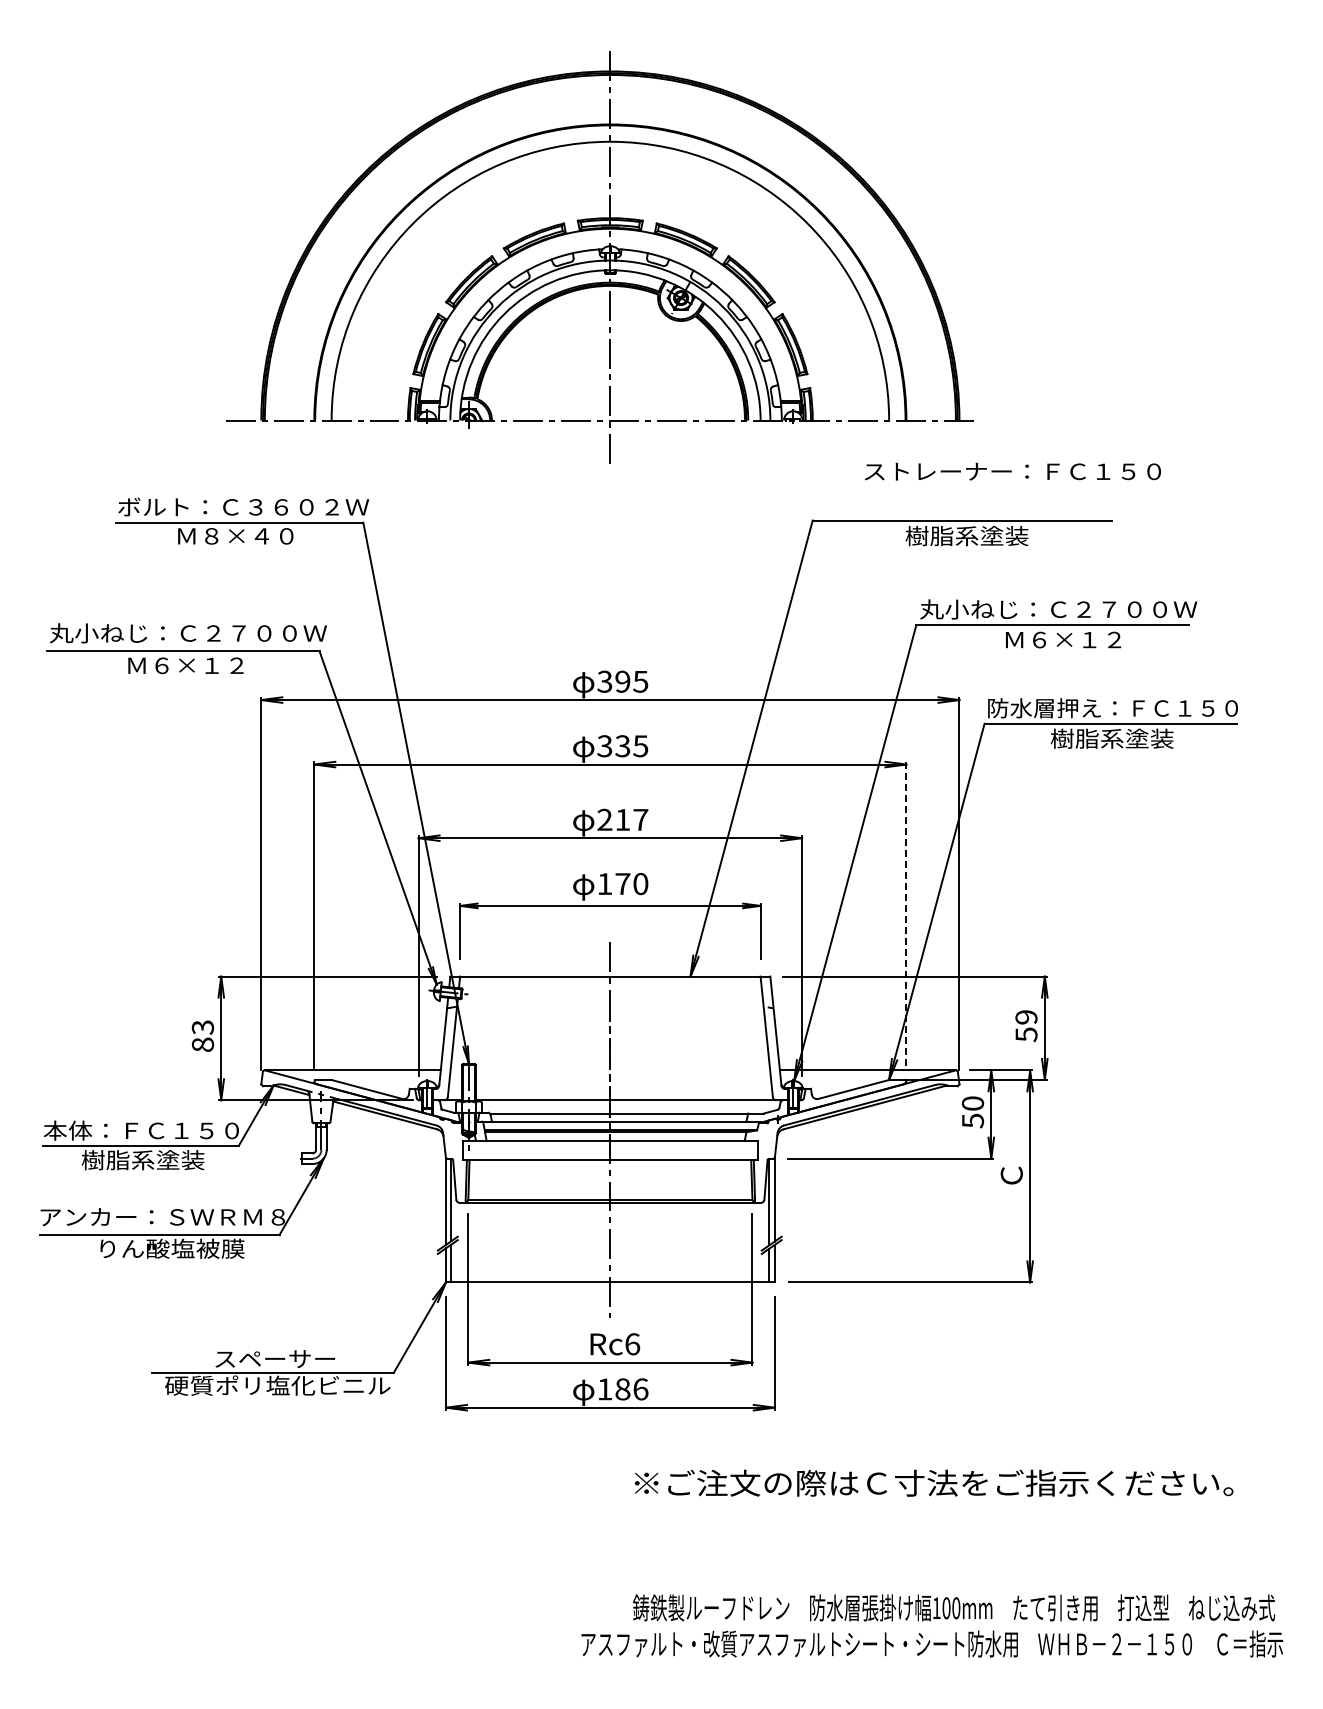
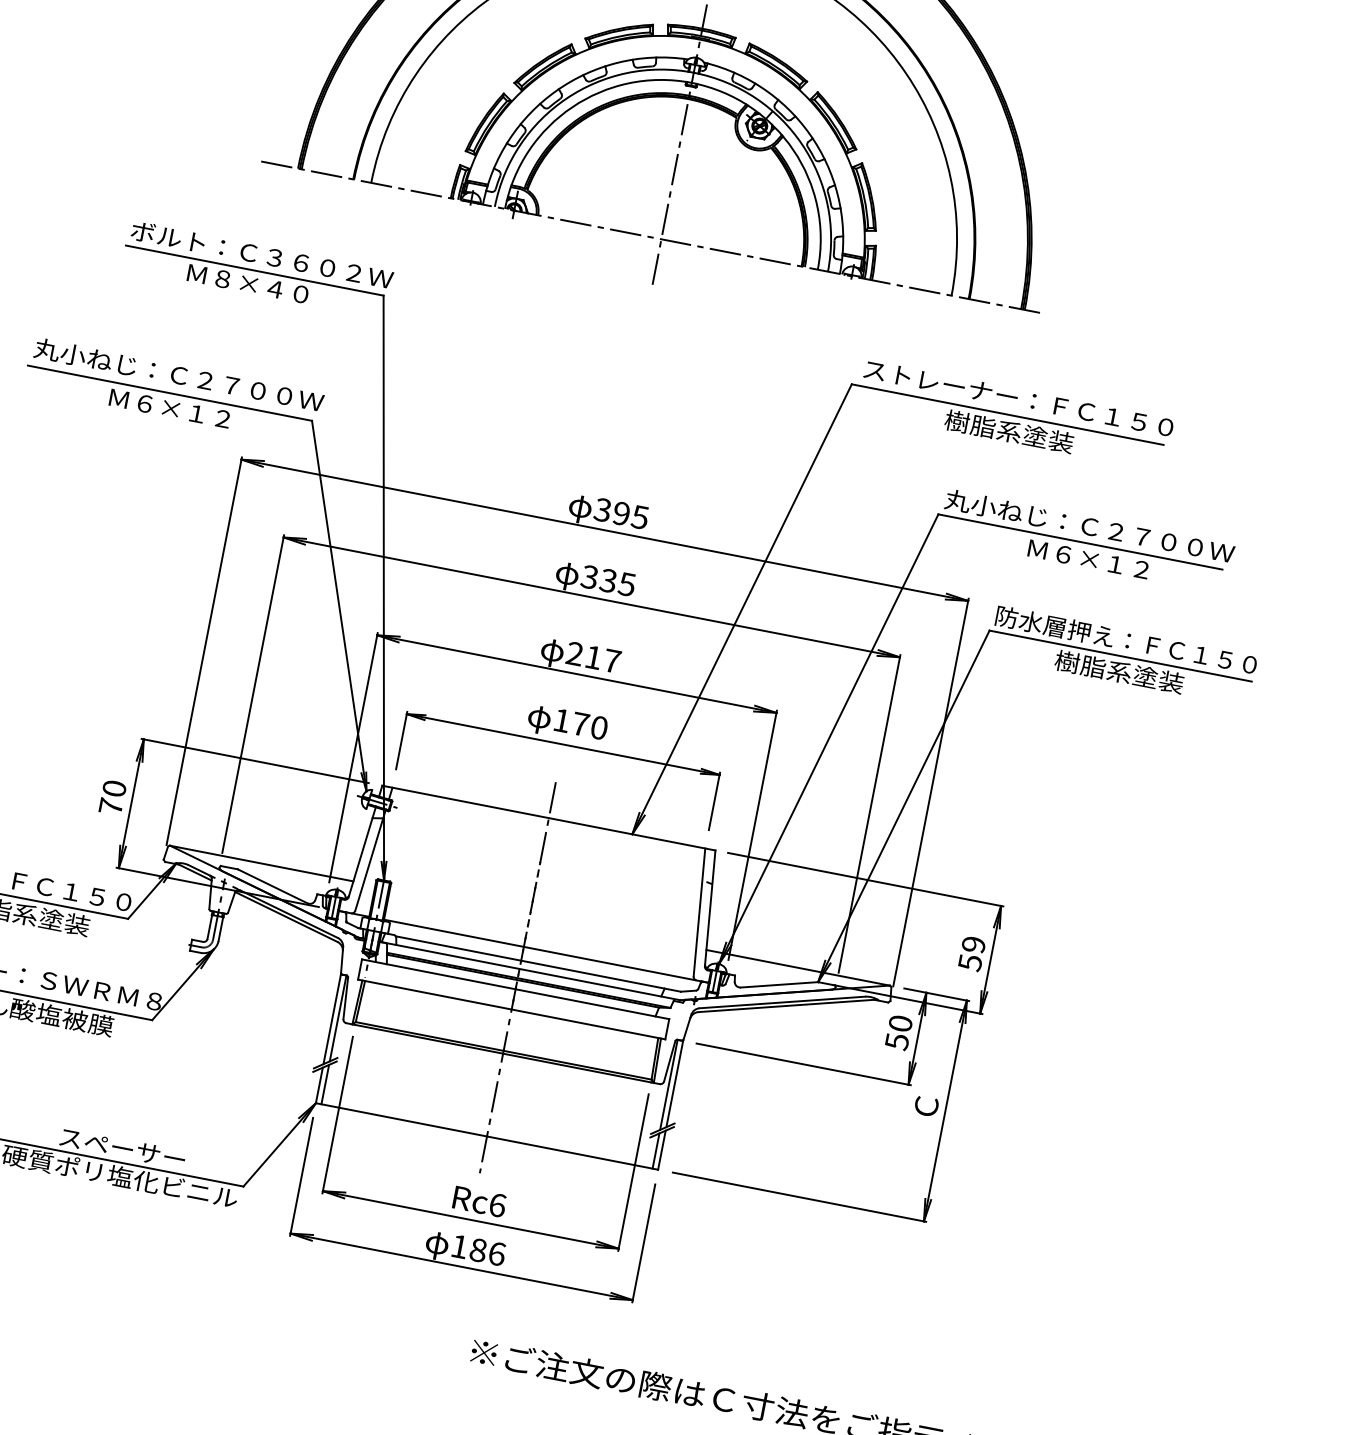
text: (1012, 471) -> (1018, 398), moved
line: (906, 915) -> (869, 814), dashed -> solid
text: (202, 1035) -> (112, 796), 83 -> 70

